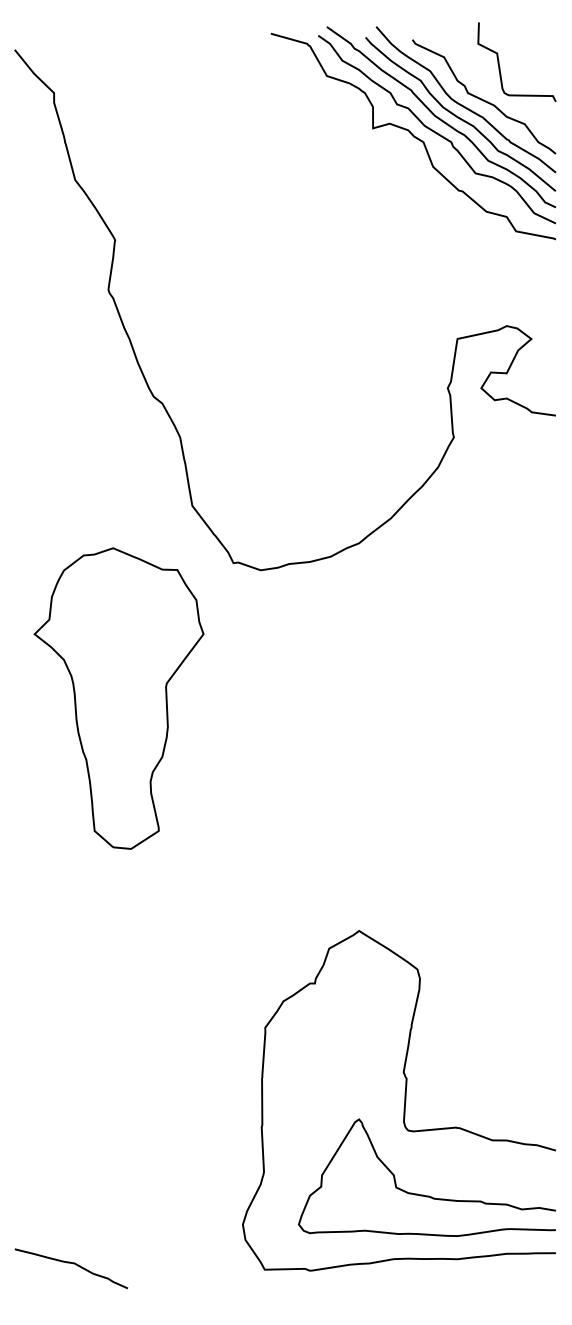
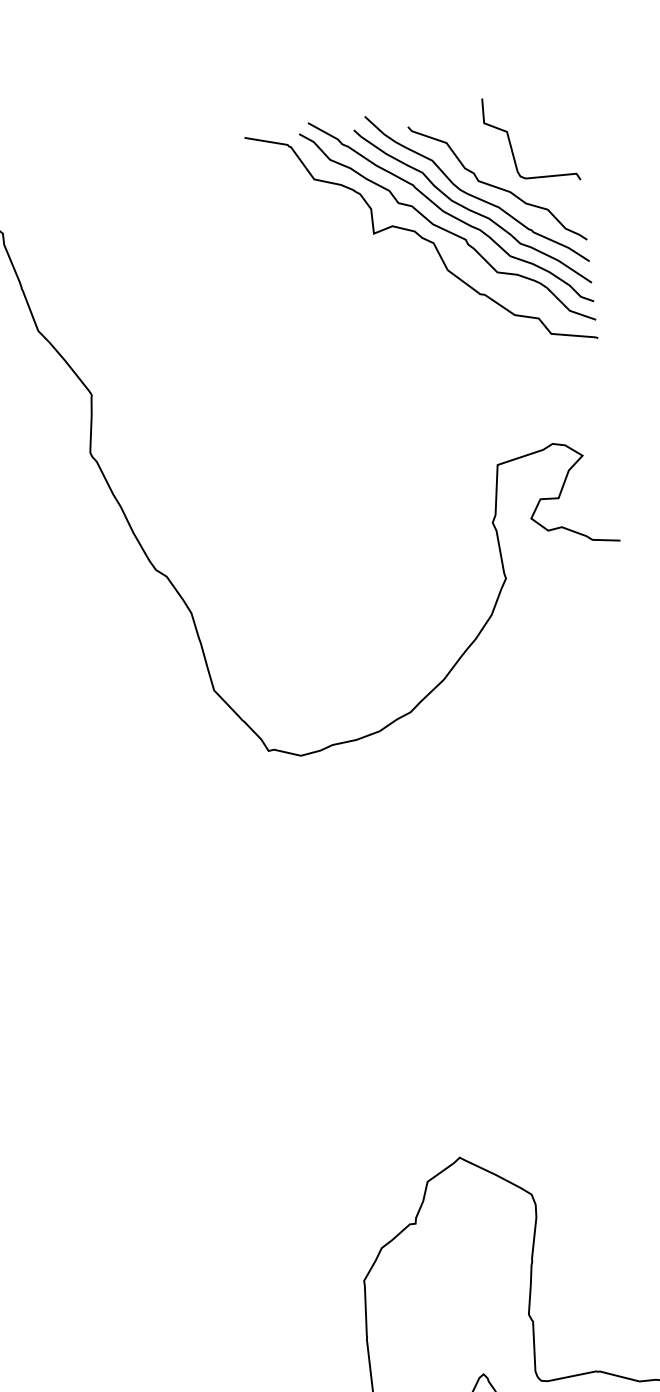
part: (118, 698) -> (153, 921), removed

